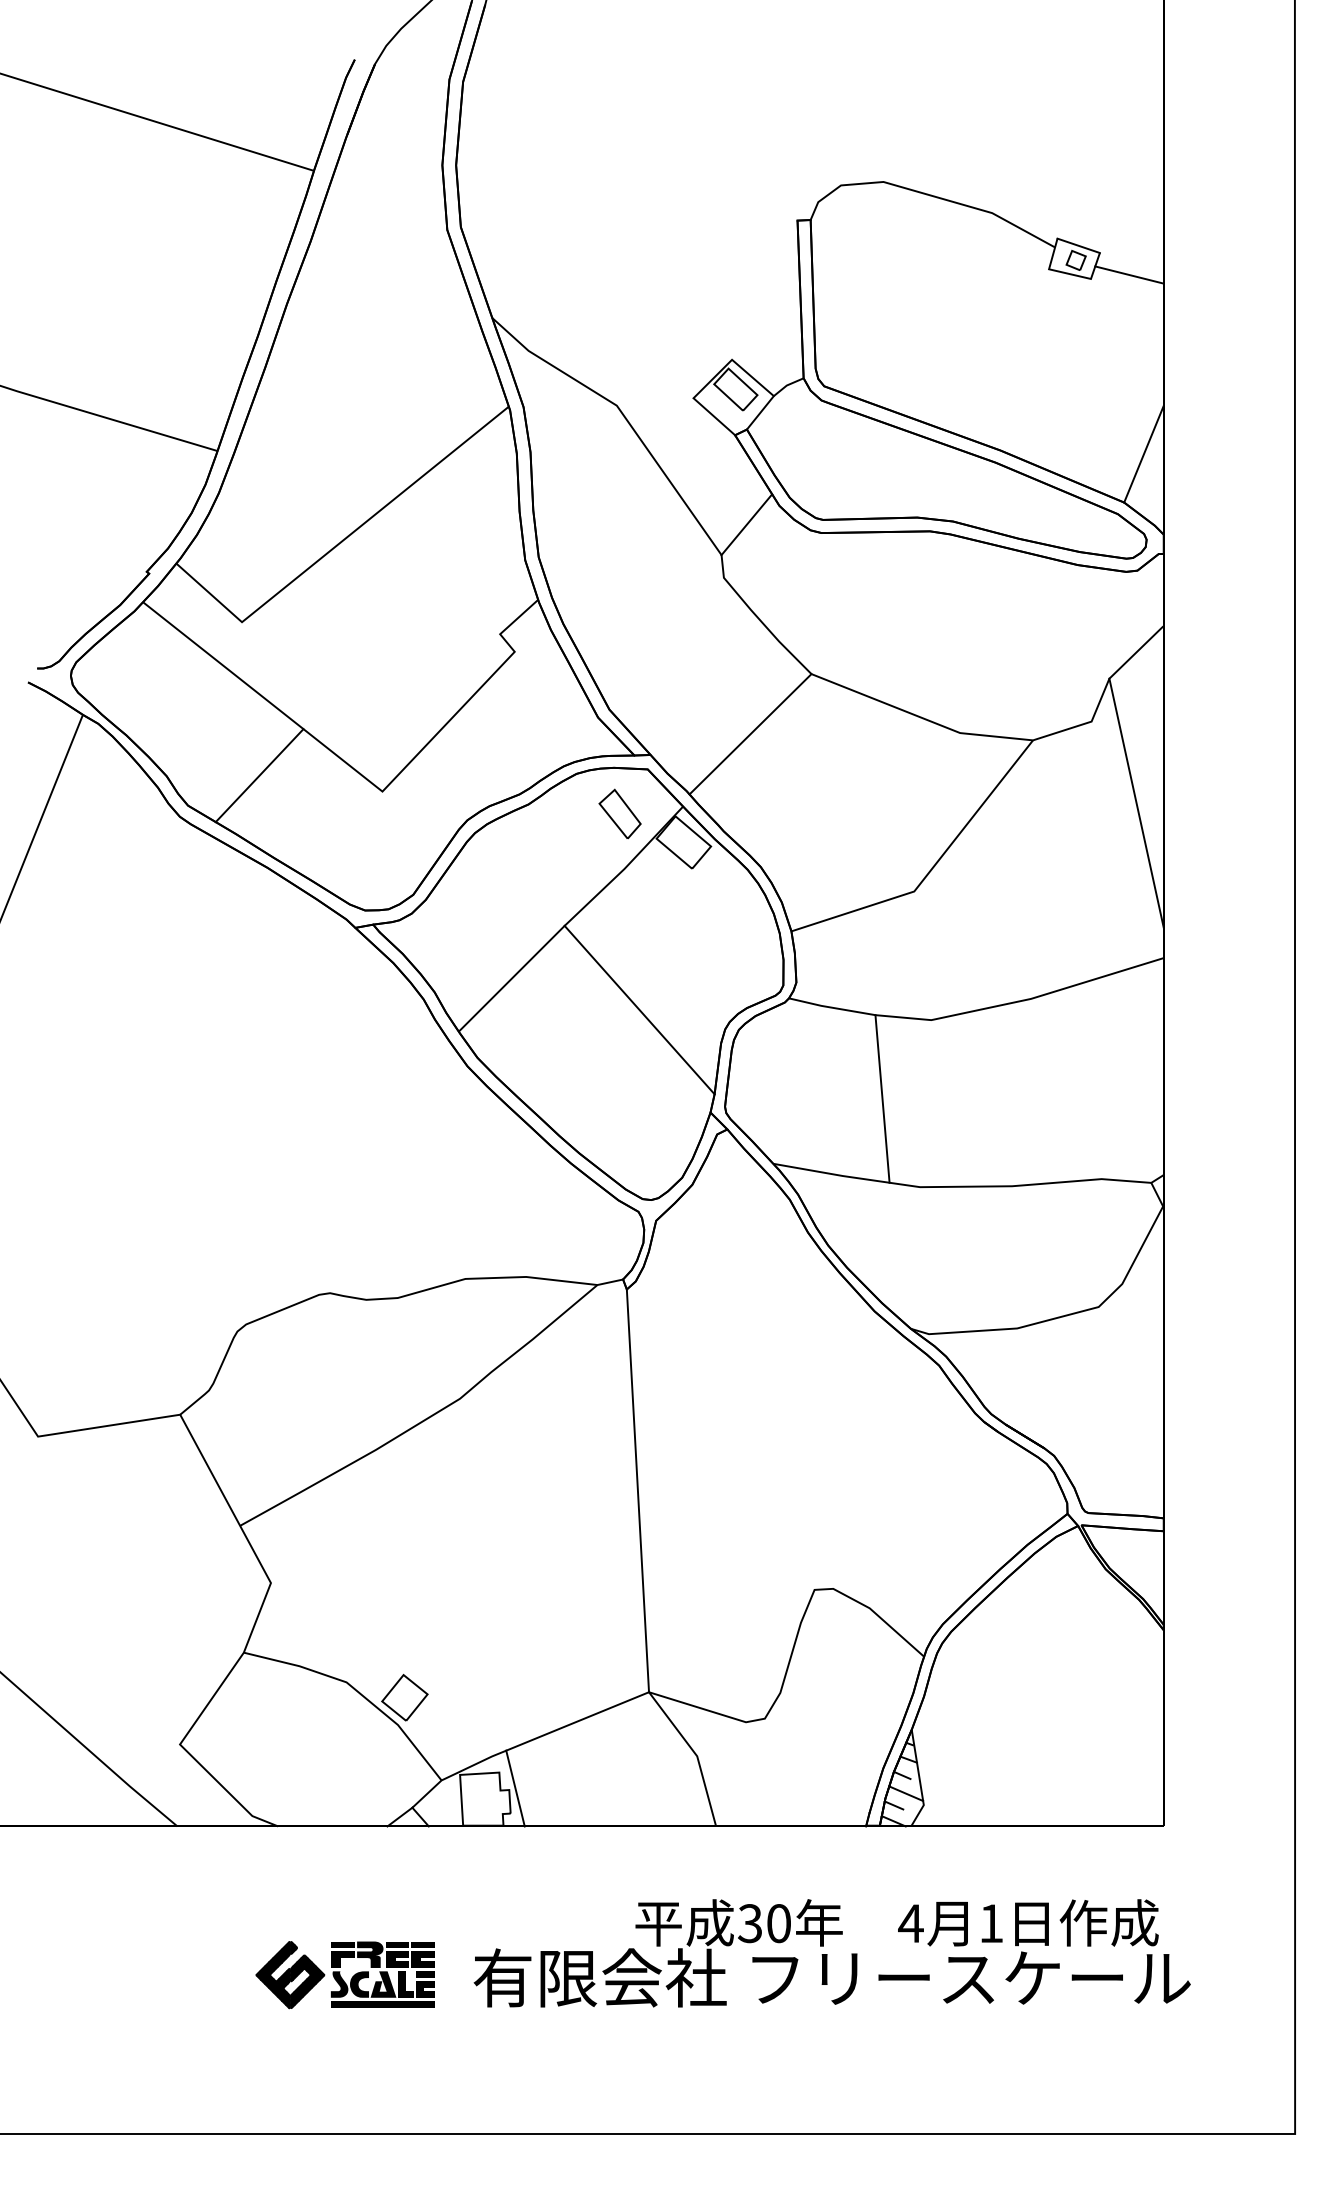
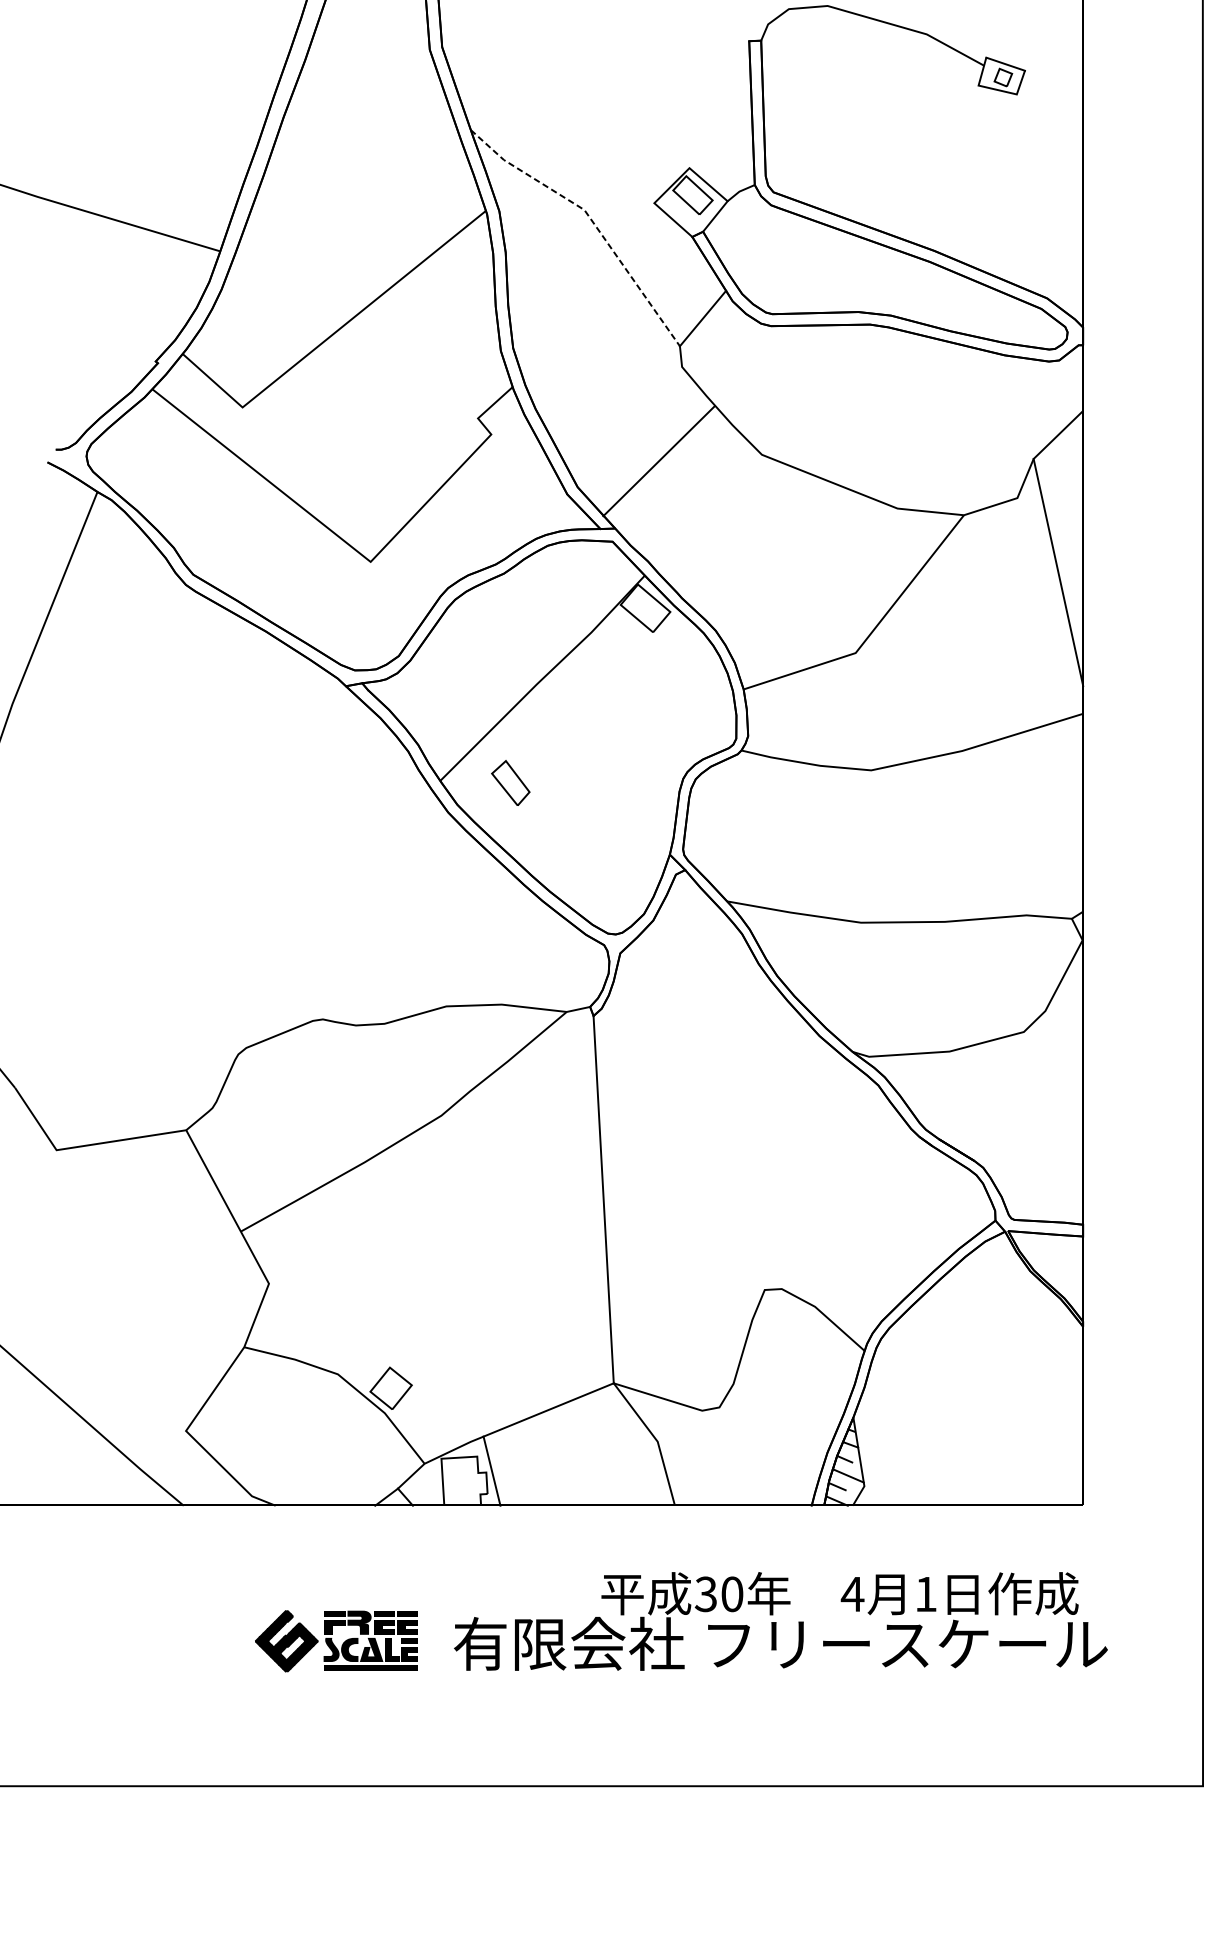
line: (1129, 274) -> (1051, 90), removed
line: (624, 417) -> (591, 220), solid -> dashed
line: (1143, 453) -> (1064, 253), removed
line: (750, 734) -> (658, 461), moved
line: (259, 775) -> (258, 547), removed
part: (619, 813) -> (510, 782), moved
line: (639, 1009) -> (605, 760), removed
line: (882, 1098) -> (826, 841), removed

